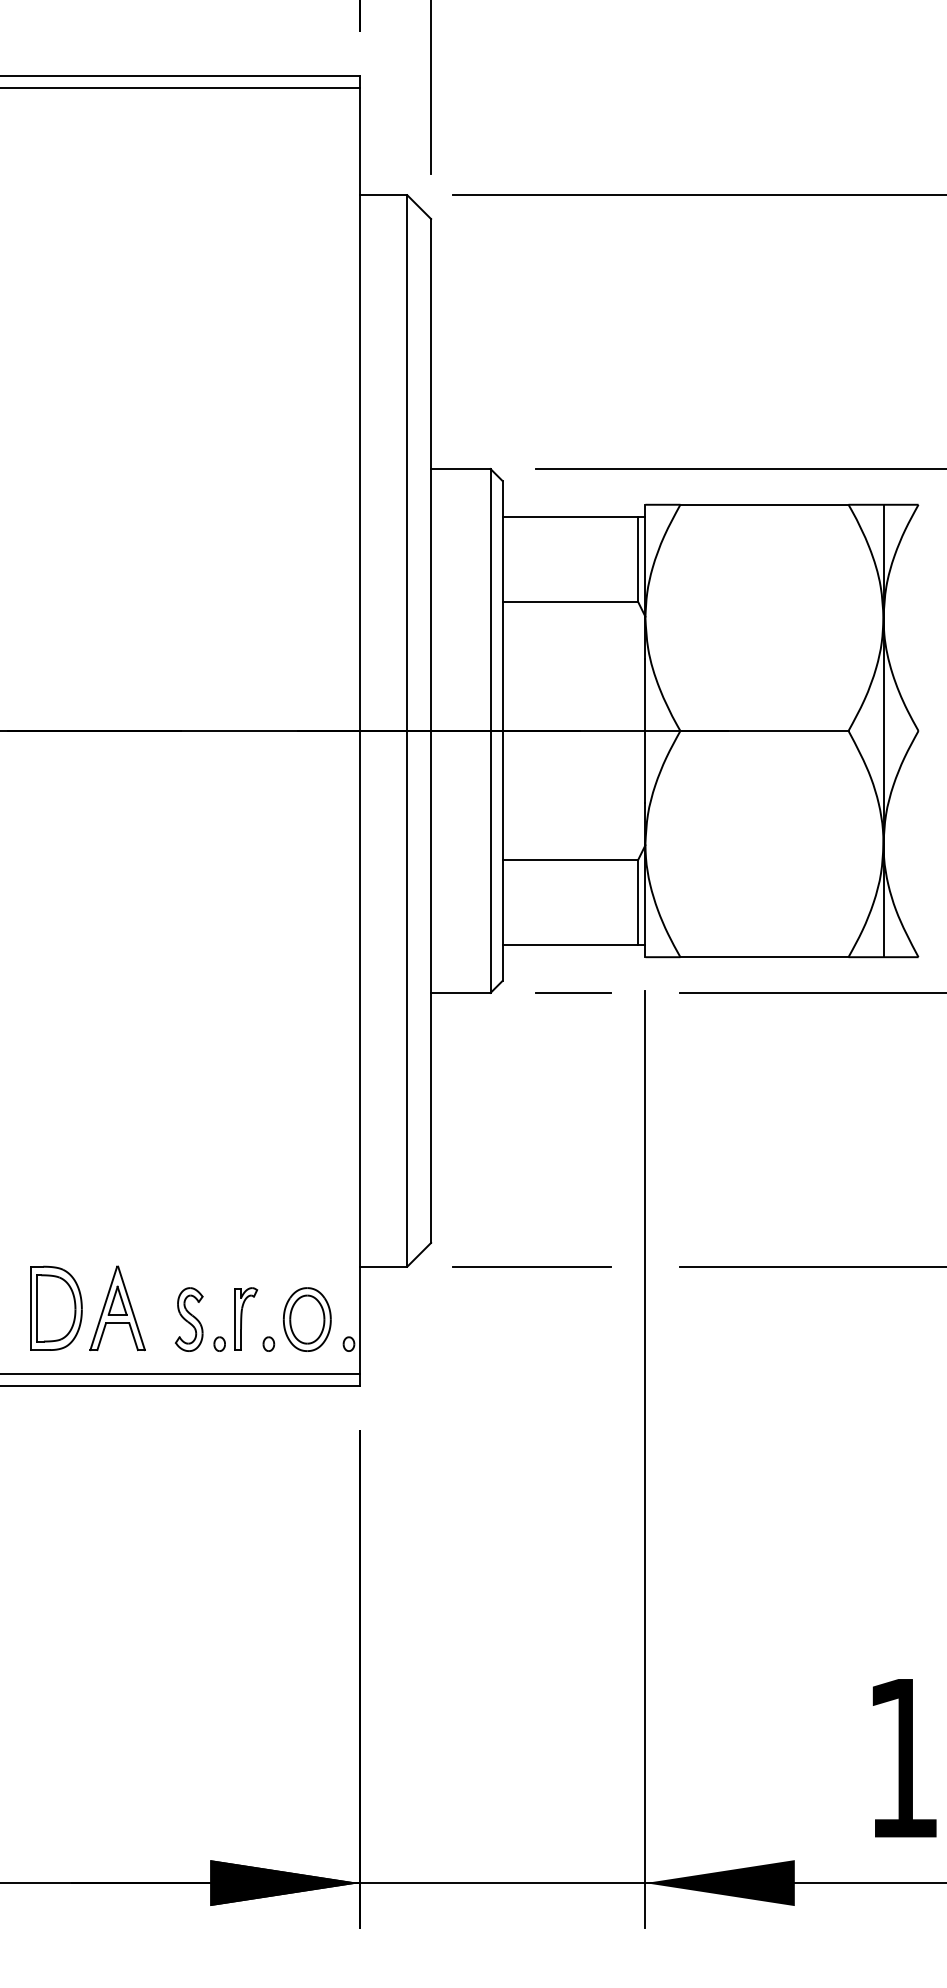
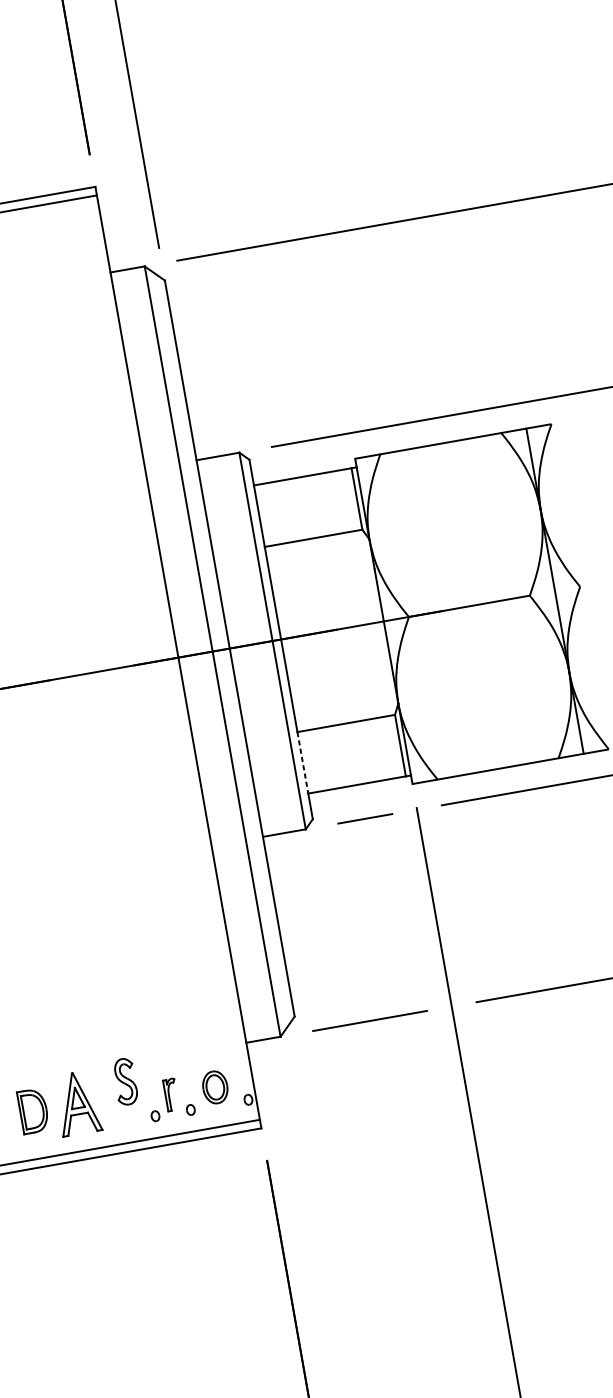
line: (502, 902) -> (302, 762), solid -> dashed
part: (56, 1307) -> (33, 1110), size x0.7
part: (246, 1318) -> (171, 1094), size x0.7
part: (189, 1319) -> (125, 1081), moved
part: (306, 1319) -> (214, 1087), size x0.7

